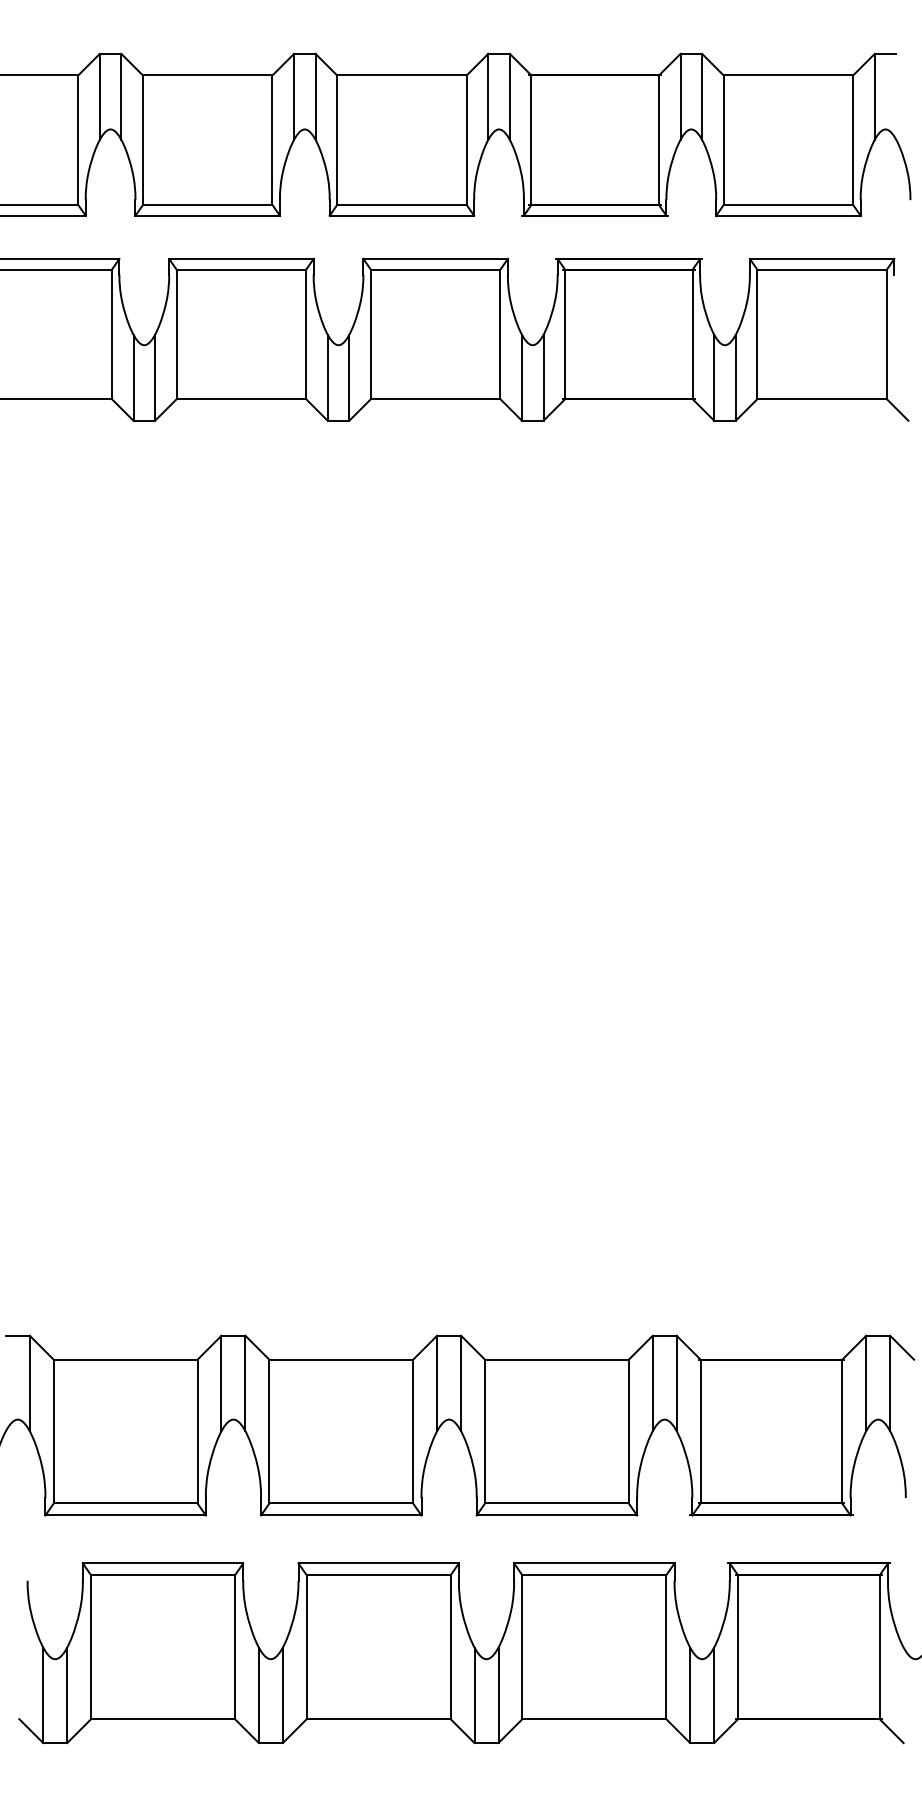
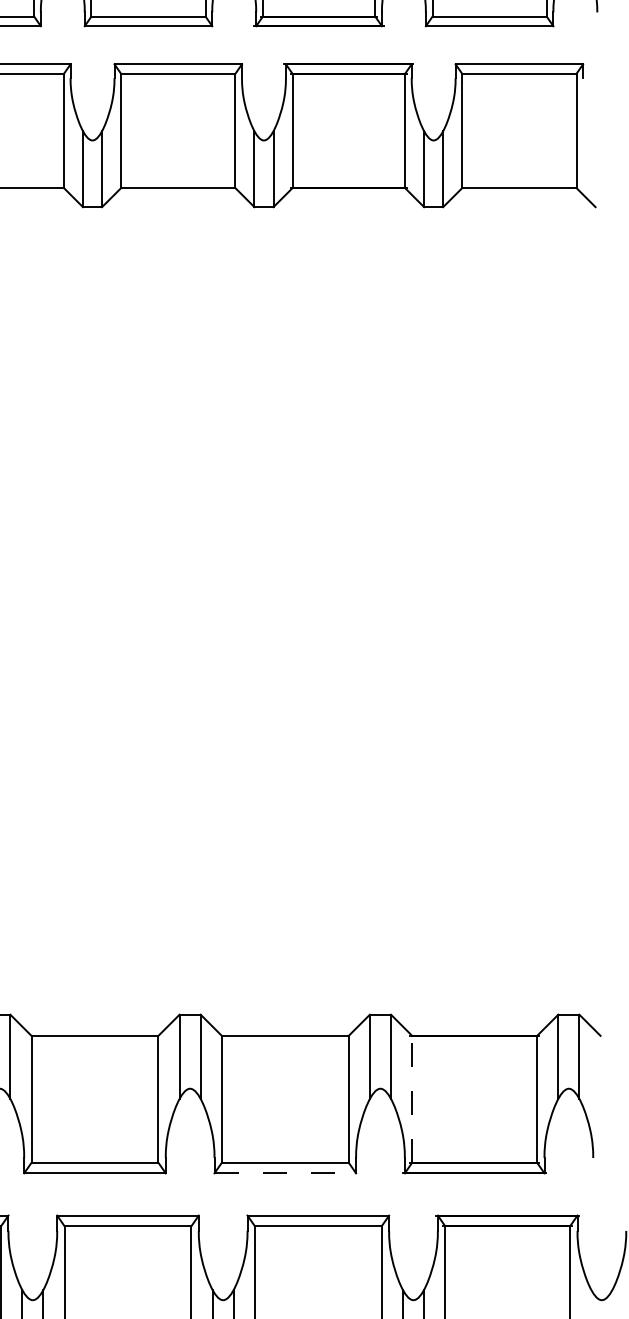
line: (700, 1431) -> (412, 1099), solid -> dashed
line: (557, 1515) -> (285, 1173), solid -> dashed

